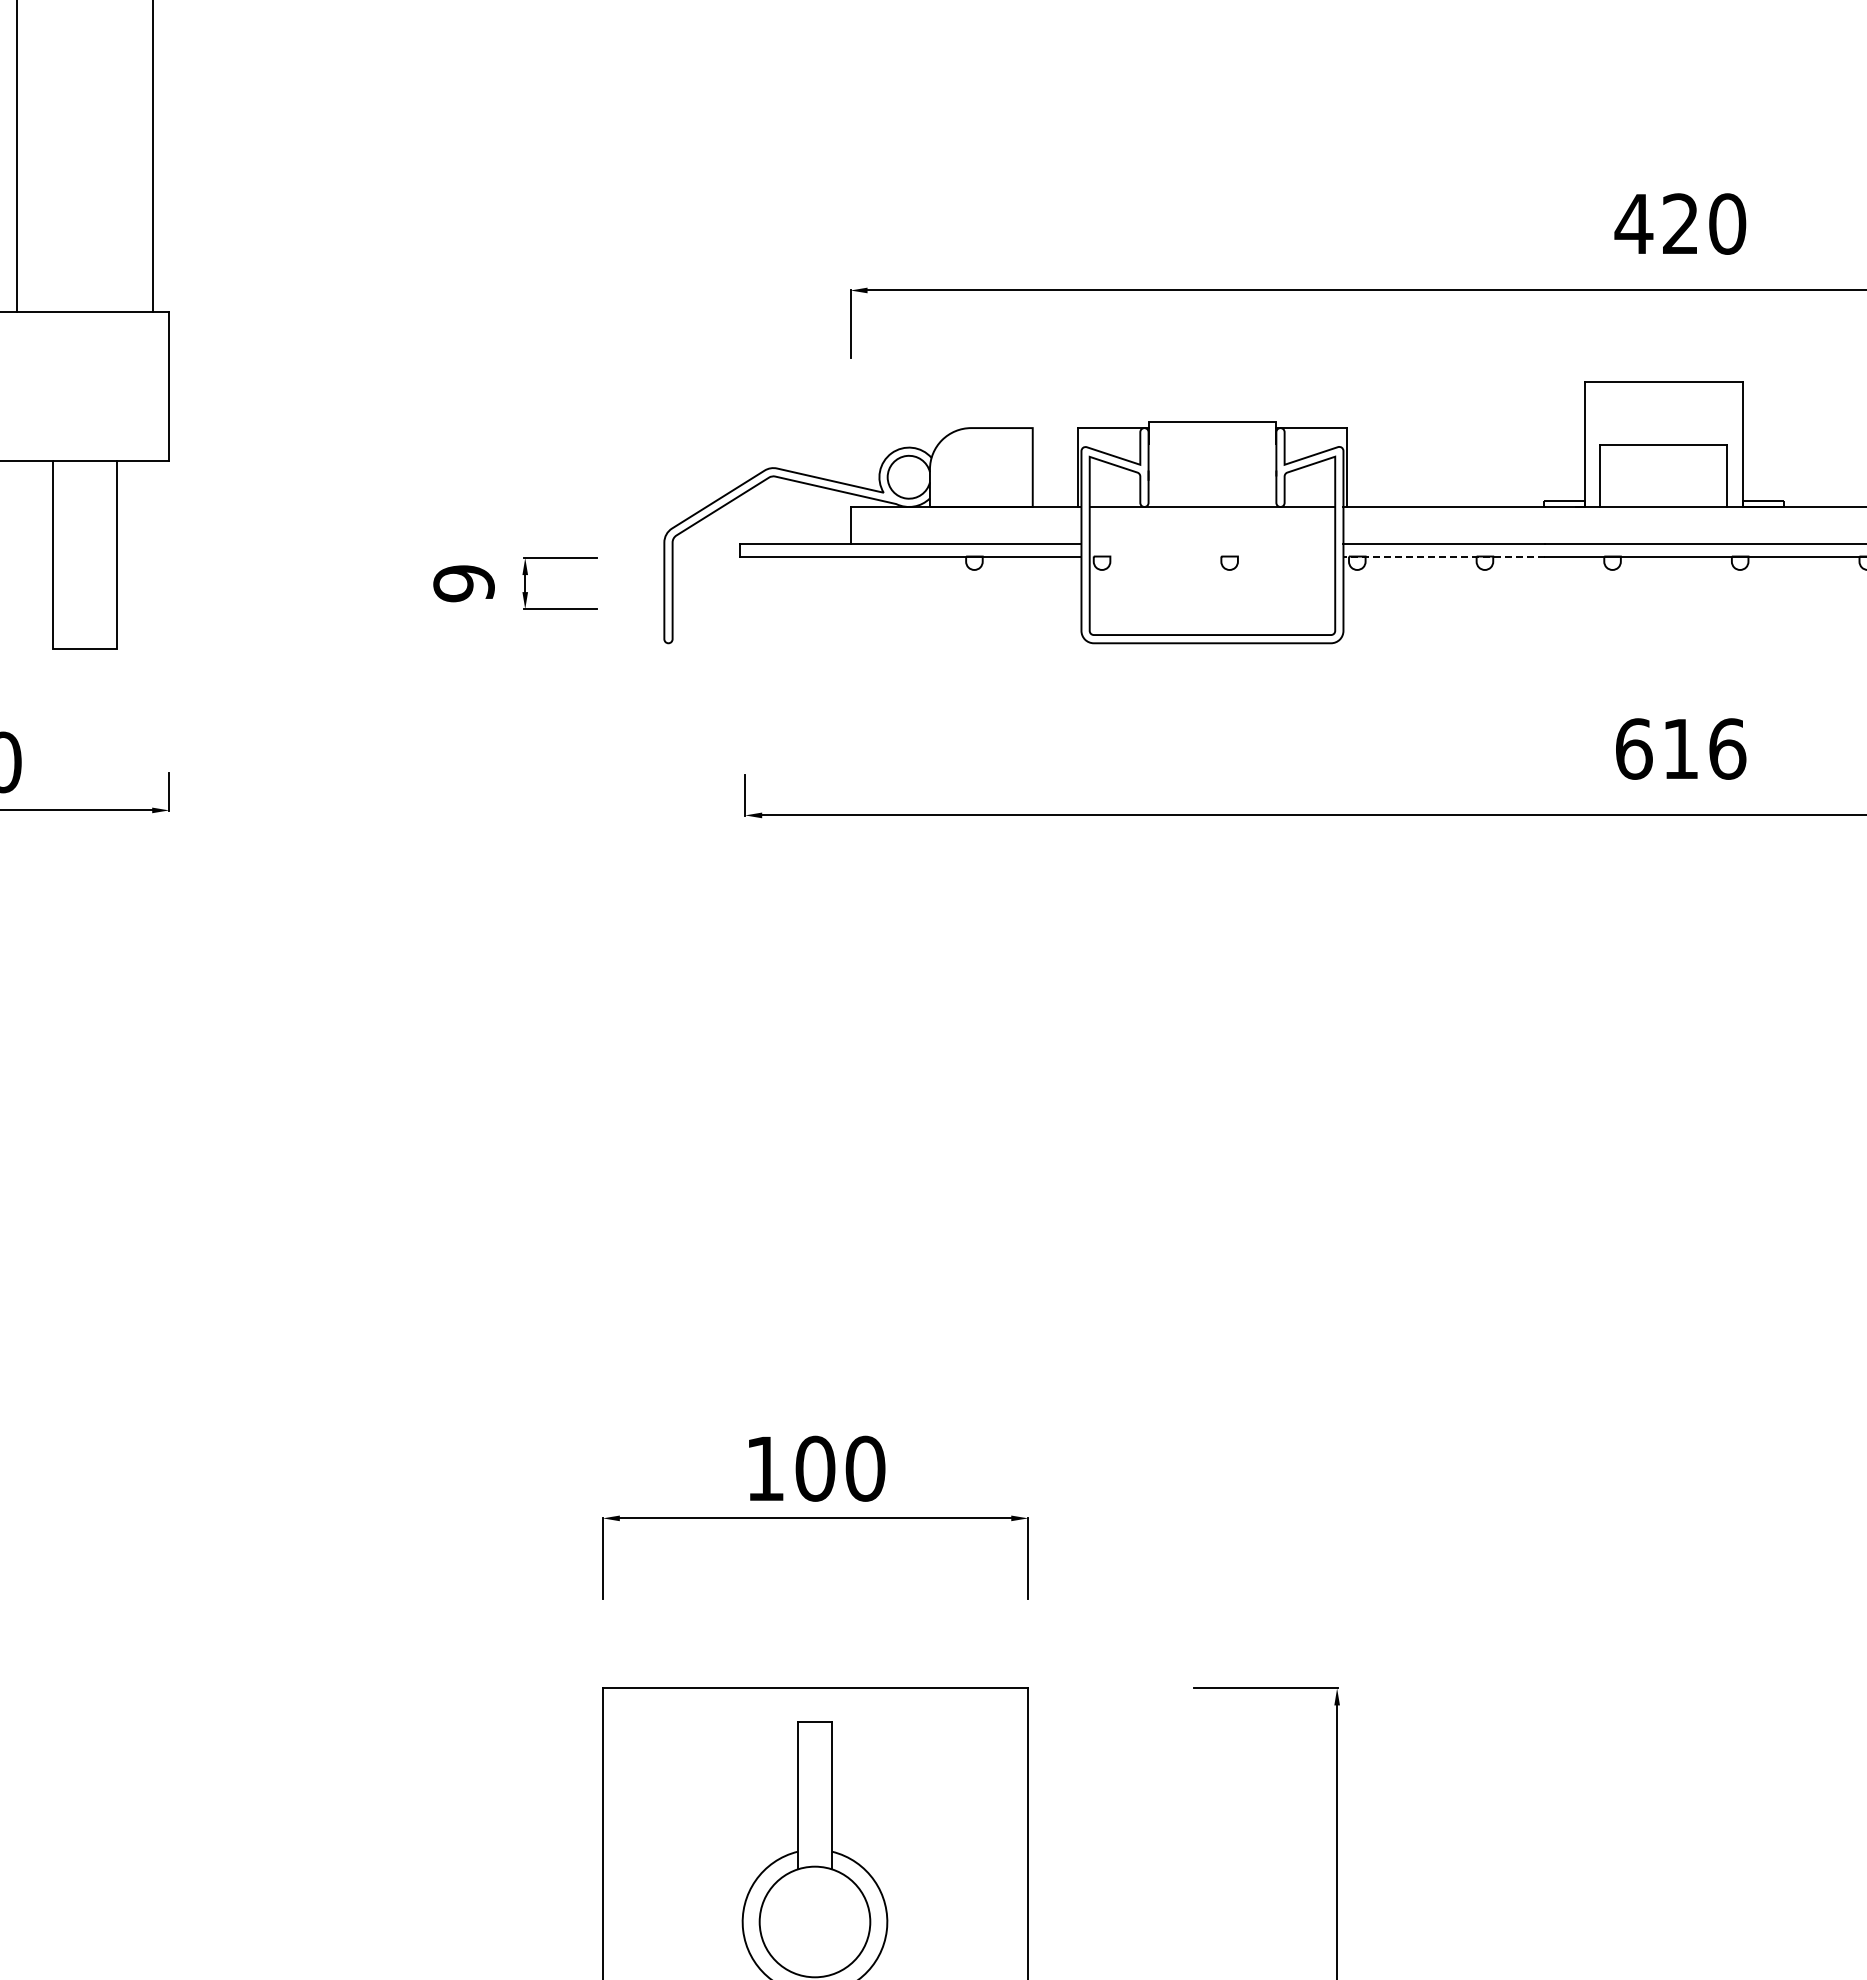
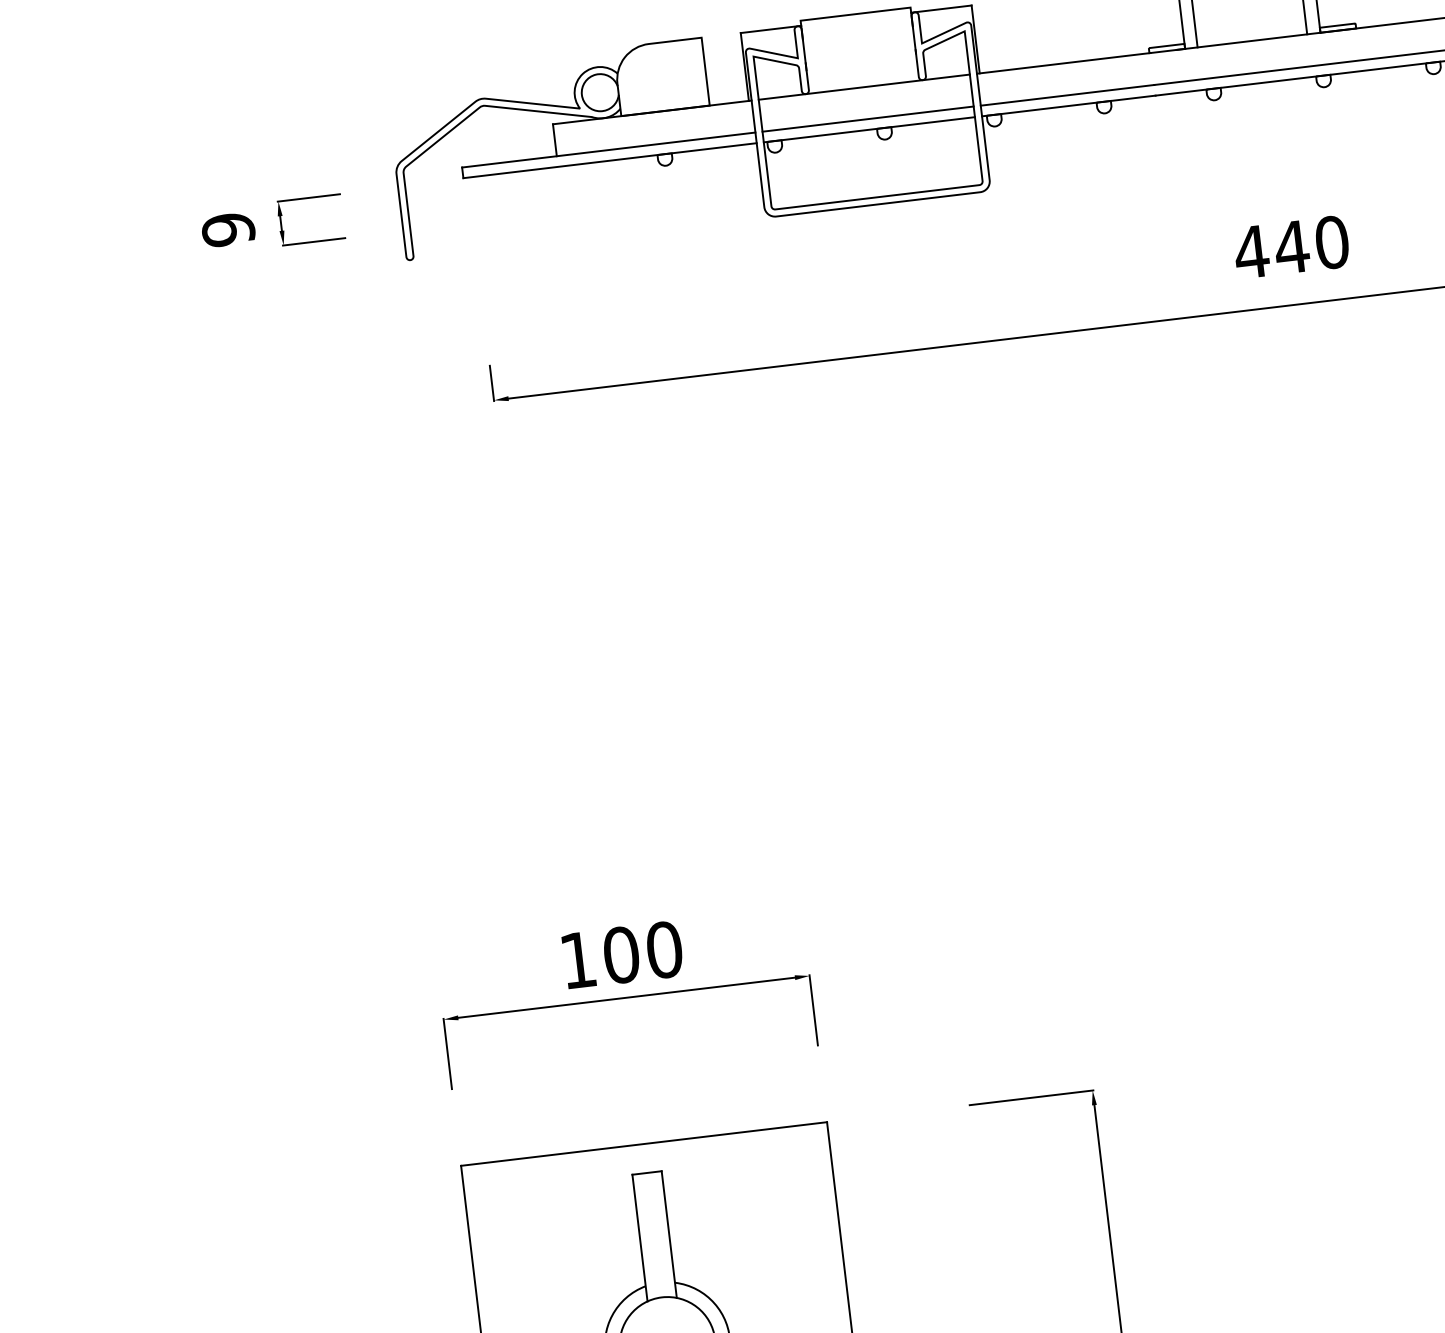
line: (1212, 544) -> (868, 119), added
line: (1212, 556) -> (869, 129), added
line: (1444, 556) -> (1068, 105), dashed -> solid
text: (1680, 748) -> (1291, 246), 616 -> 440

